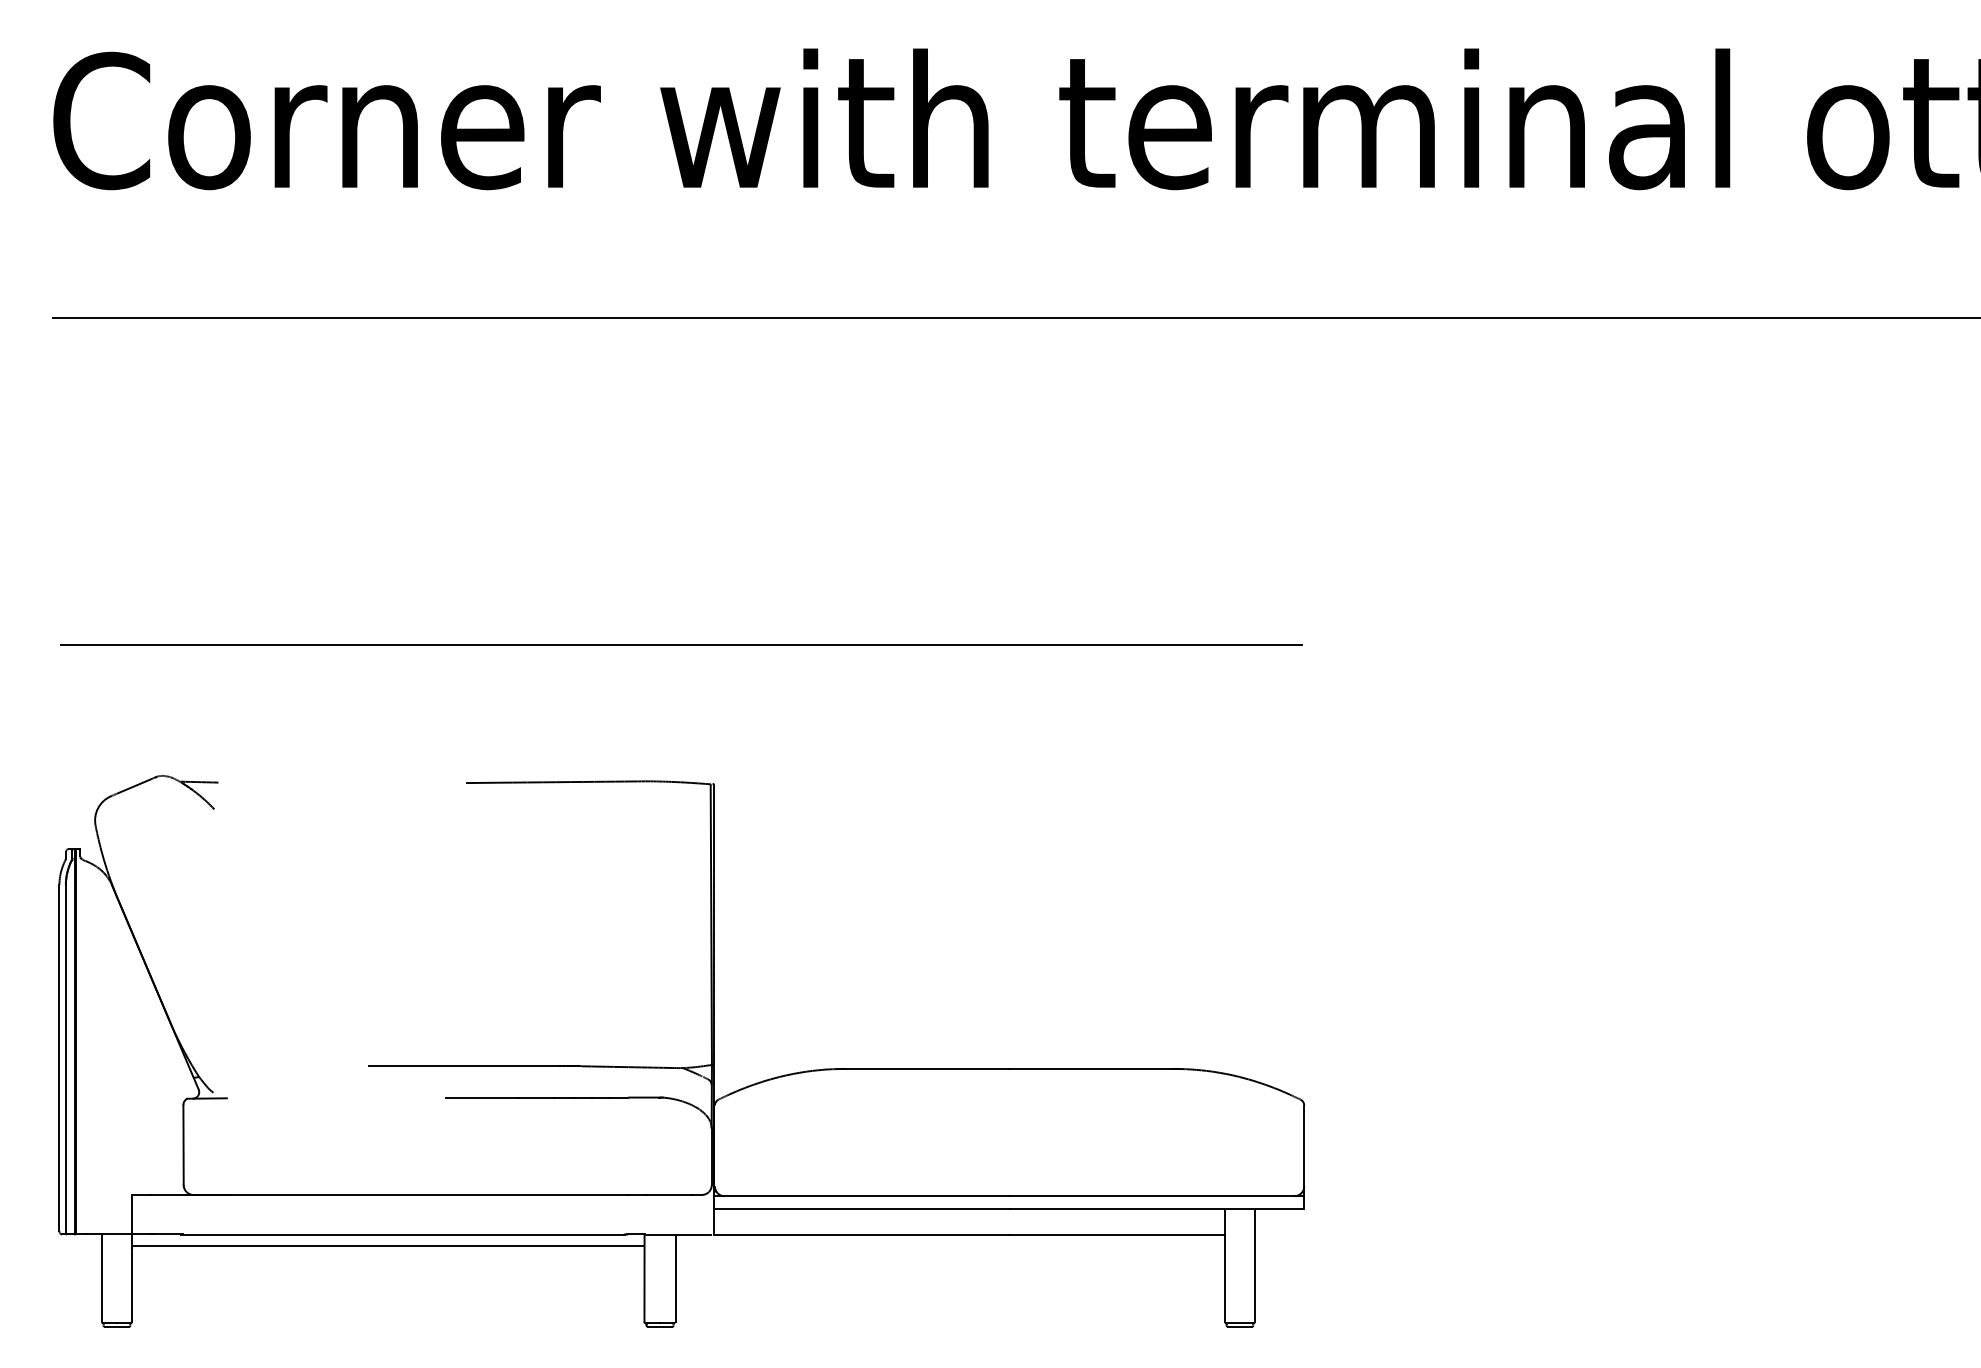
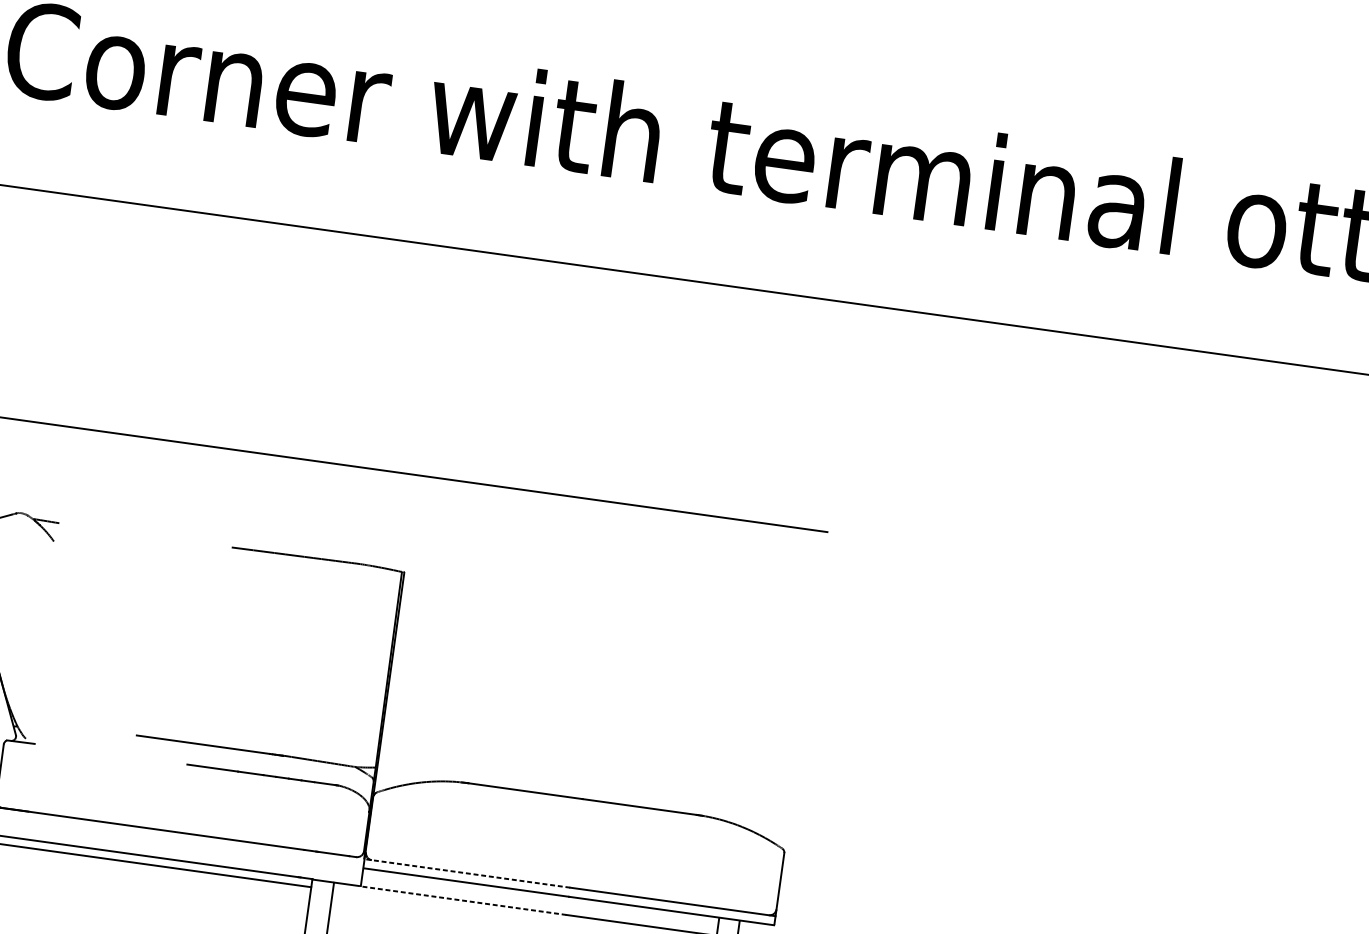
line: (861, 1196) -> (467, 873), solid -> dashed
line: (861, 1235) -> (463, 900), solid -> dashed

